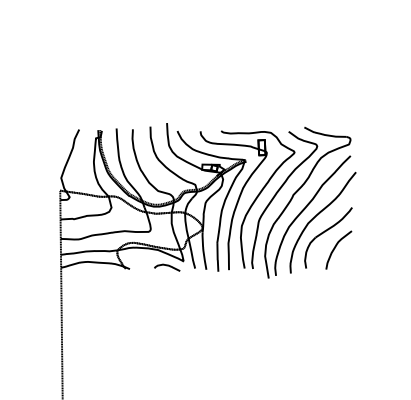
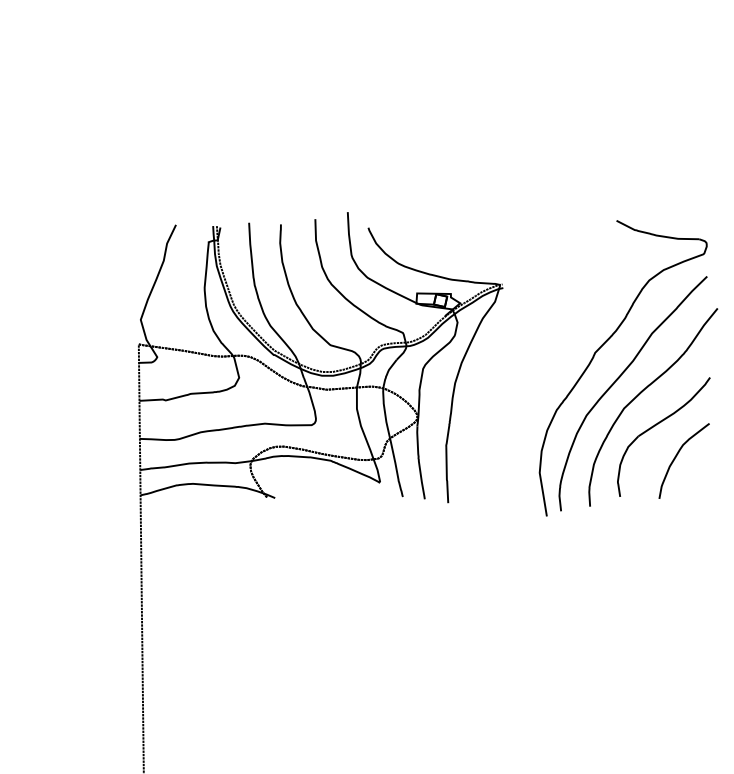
part: (258, 200) -> (526, 363), removed
curve: (167, 266) -> (348, 492), removed

